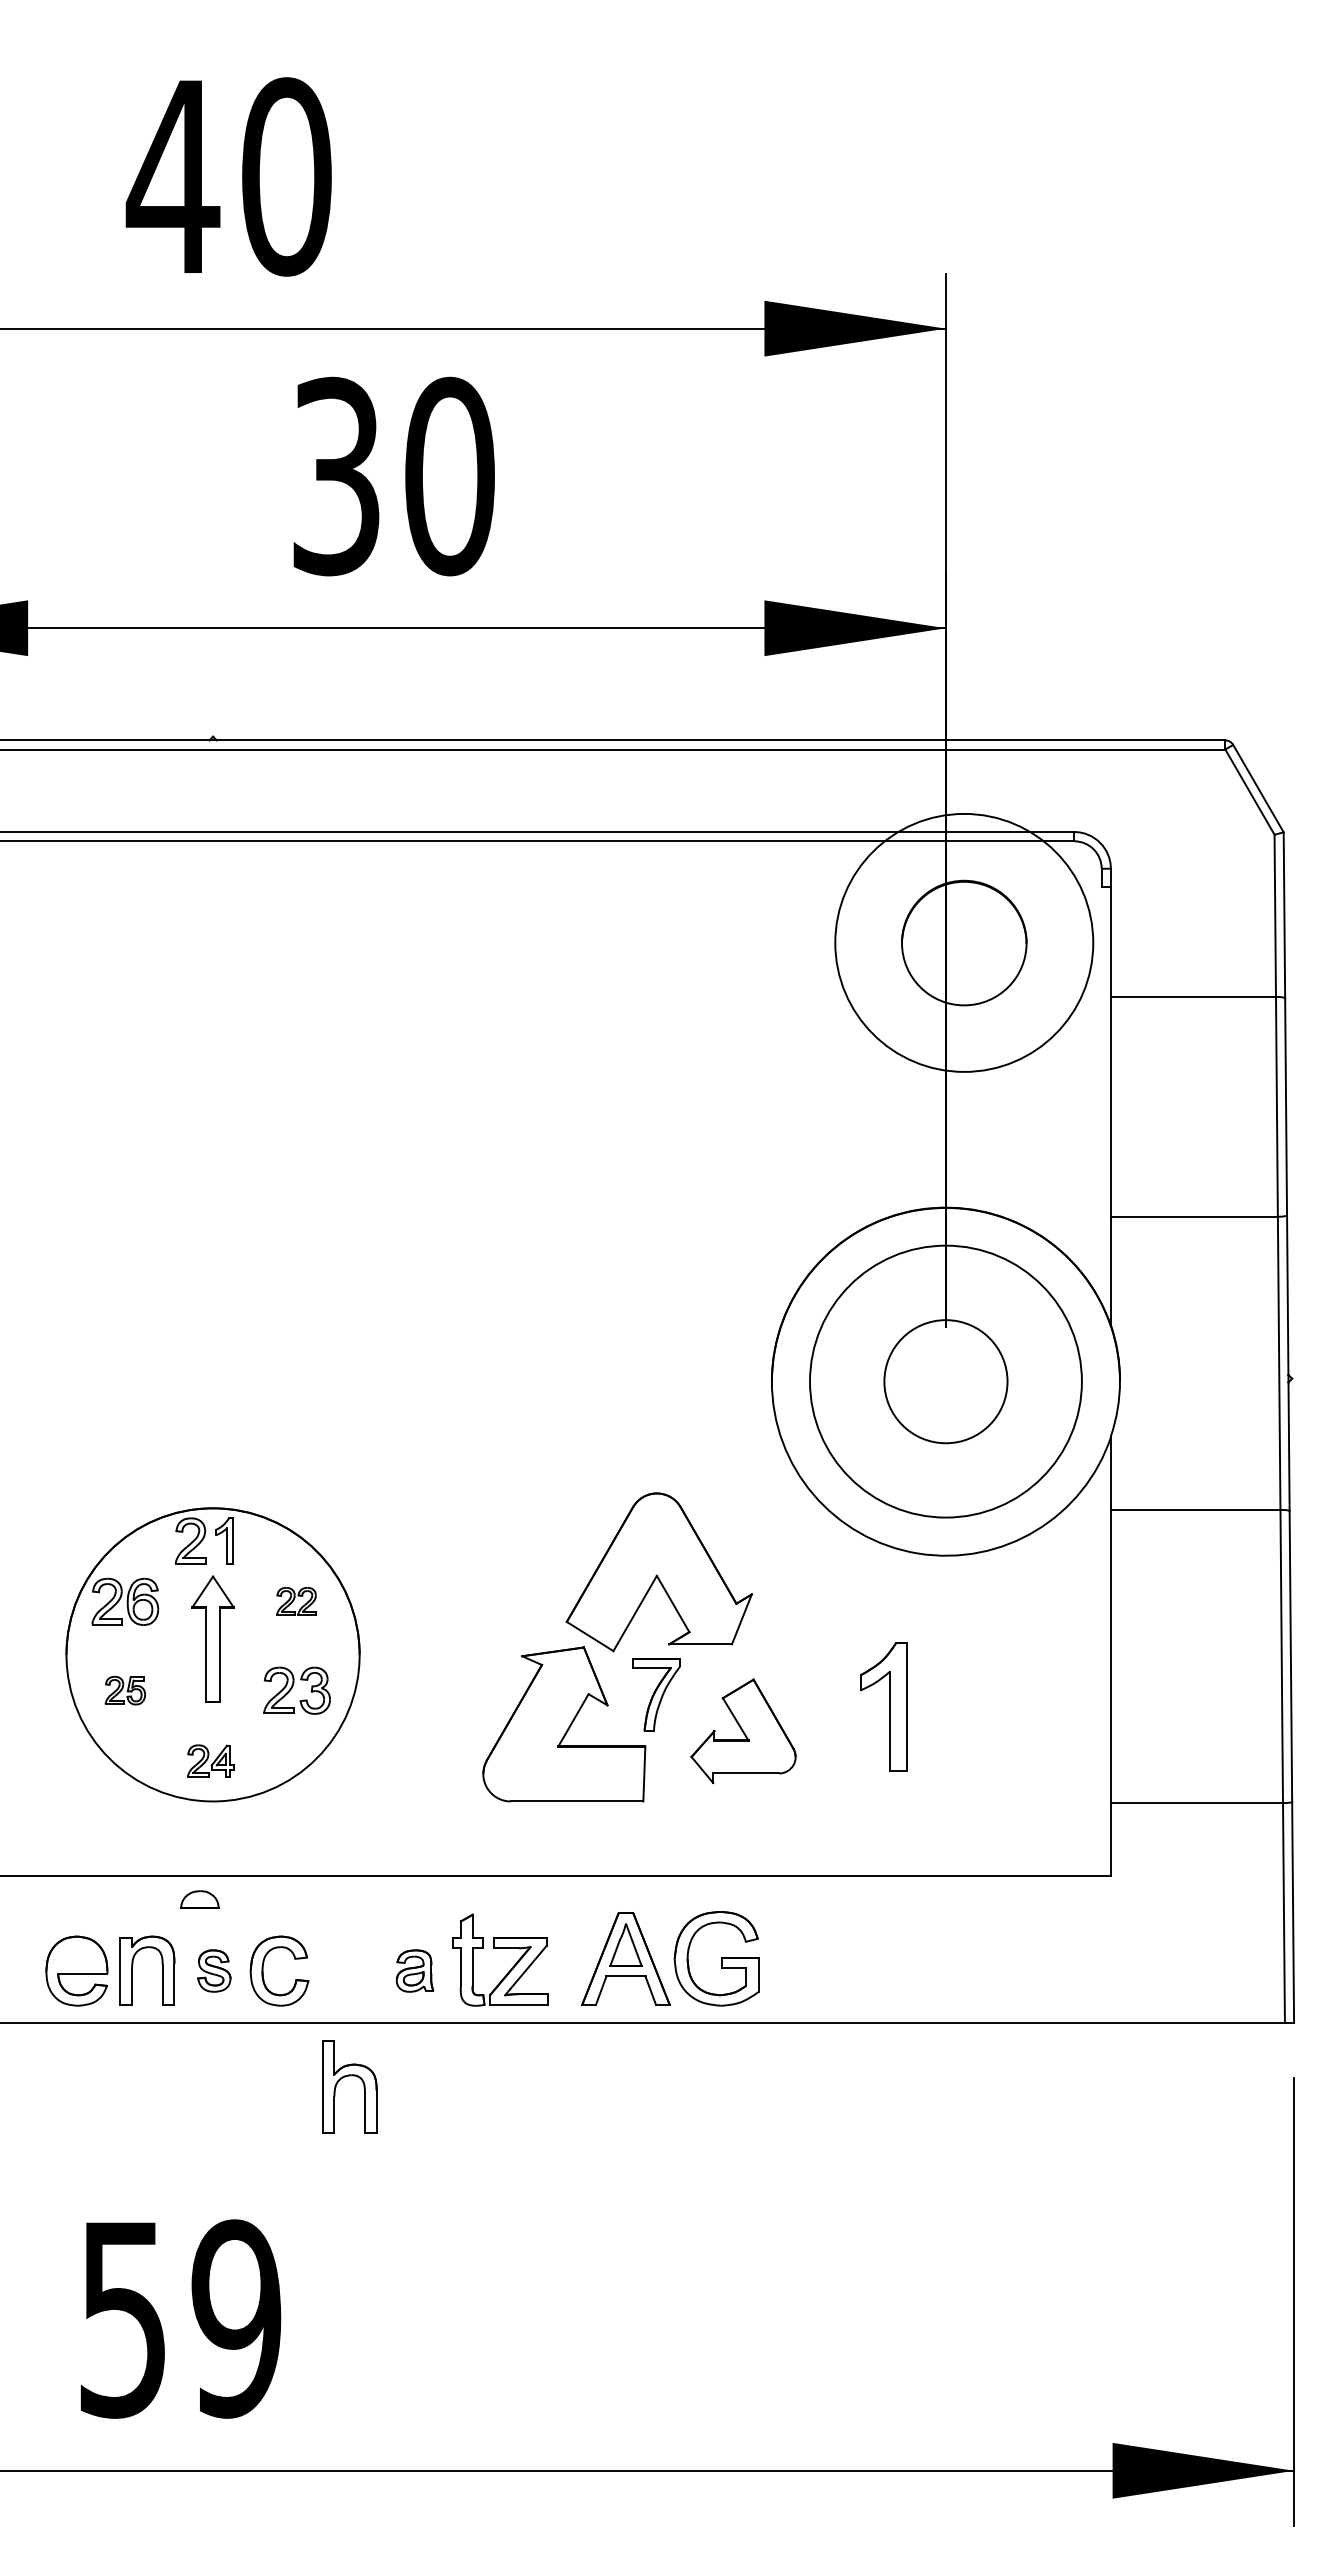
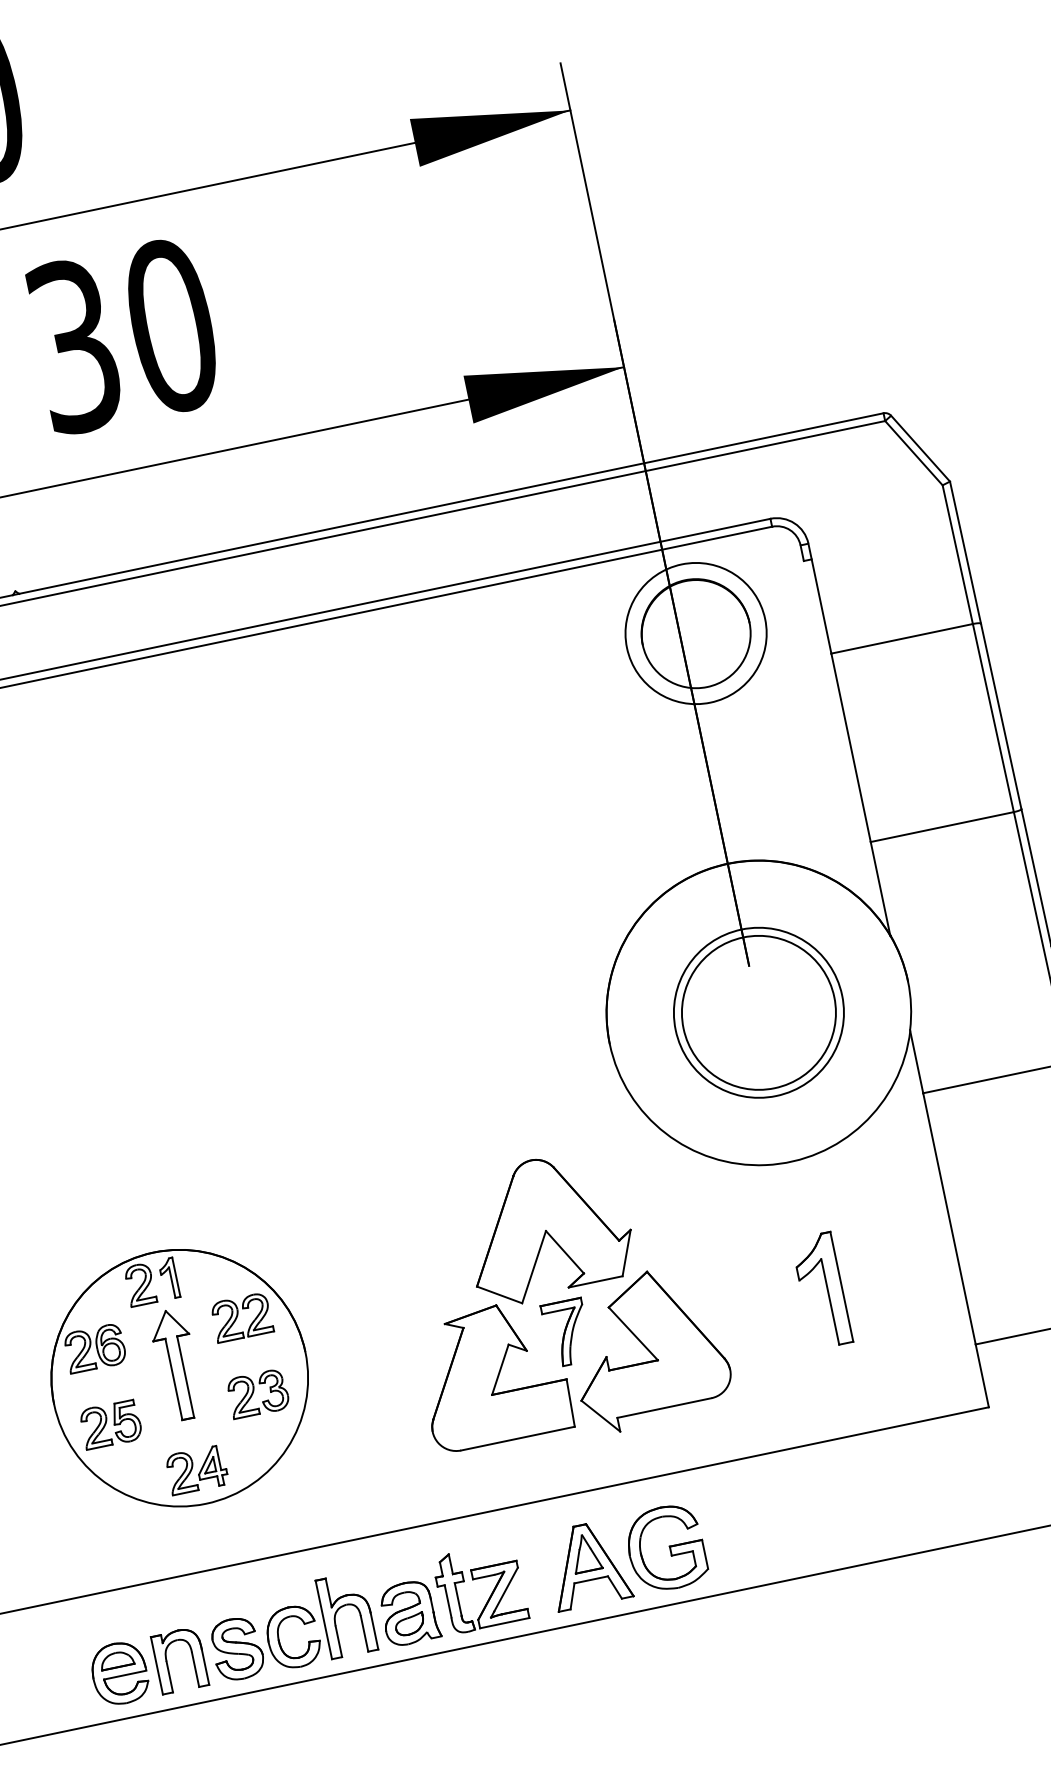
circle: (963, 942) -> (695, 633), size x0.62
circle: (945, 1381) -> (758, 1012), size x0.71
circle: (945, 1381) -> (758, 1012), size x1.43
part: (296, 1601) -> (241, 1317), size x1.67
part: (125, 1690) -> (111, 1424), size x1.67
part: (883, 1706) -> (821, 1290), moved
part: (743, 1731) -> (648, 1348), size x1.67
part: (210, 1760) -> (196, 1469), size x1.43
part: (199, 1899) -> (116, 1660), moved
part: (214, 1970) -> (237, 1648), size x1.67
part: (414, 1970) -> (408, 1612), size x1.67
part: (345, 2077) -> (341, 1607), moved

